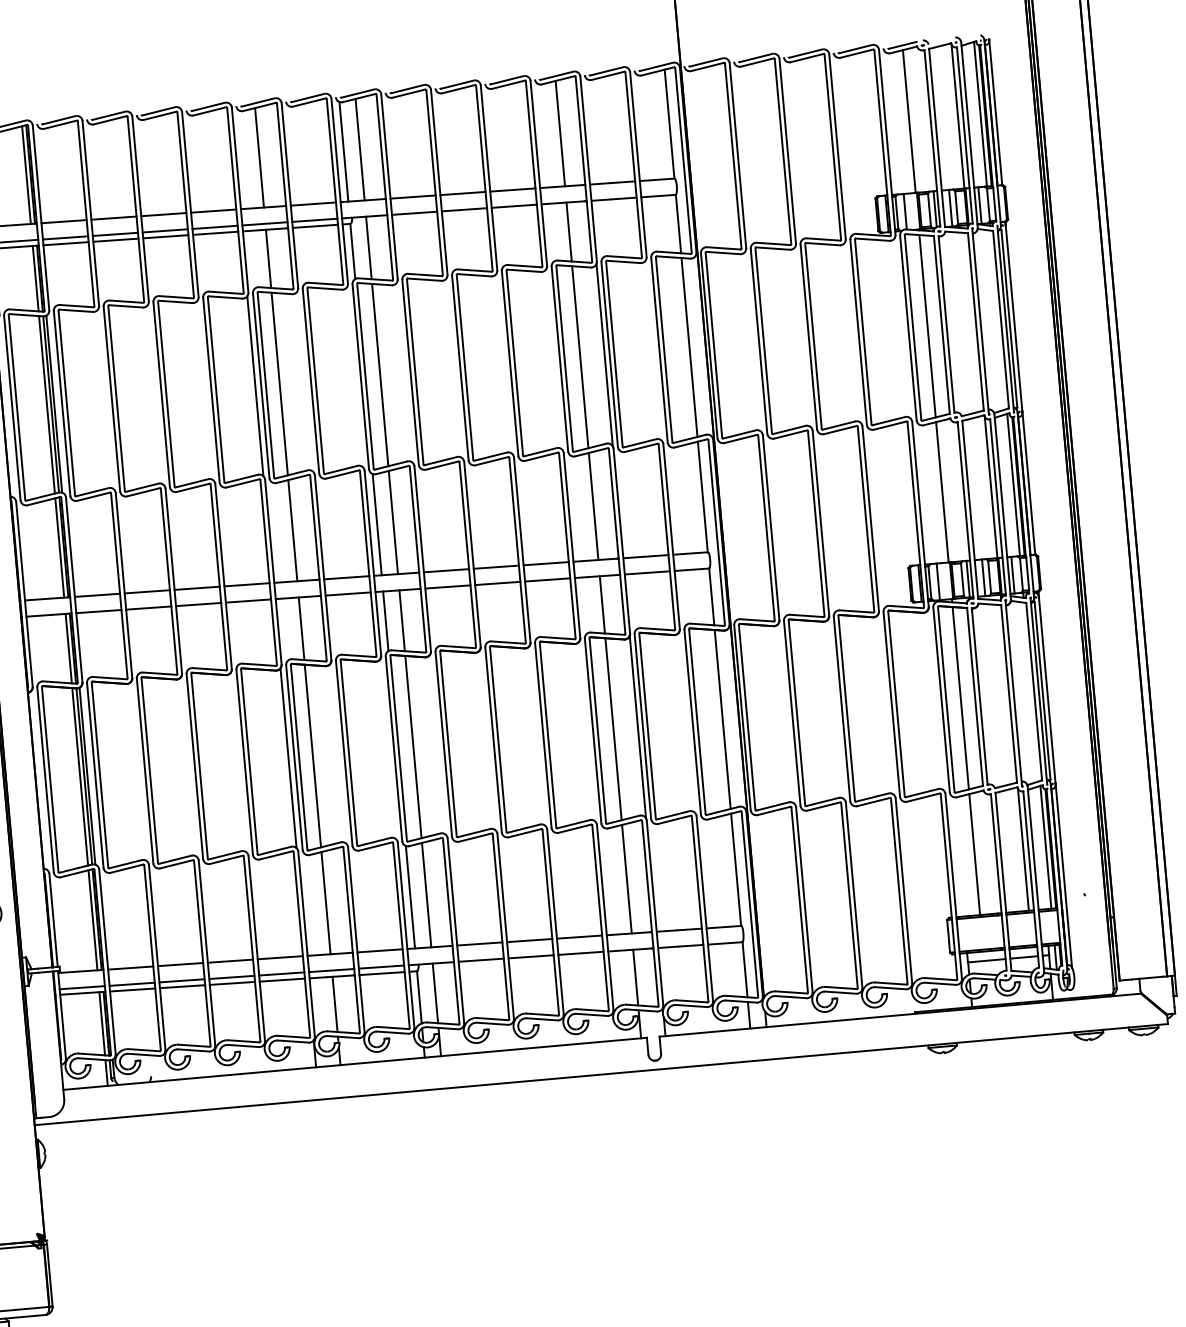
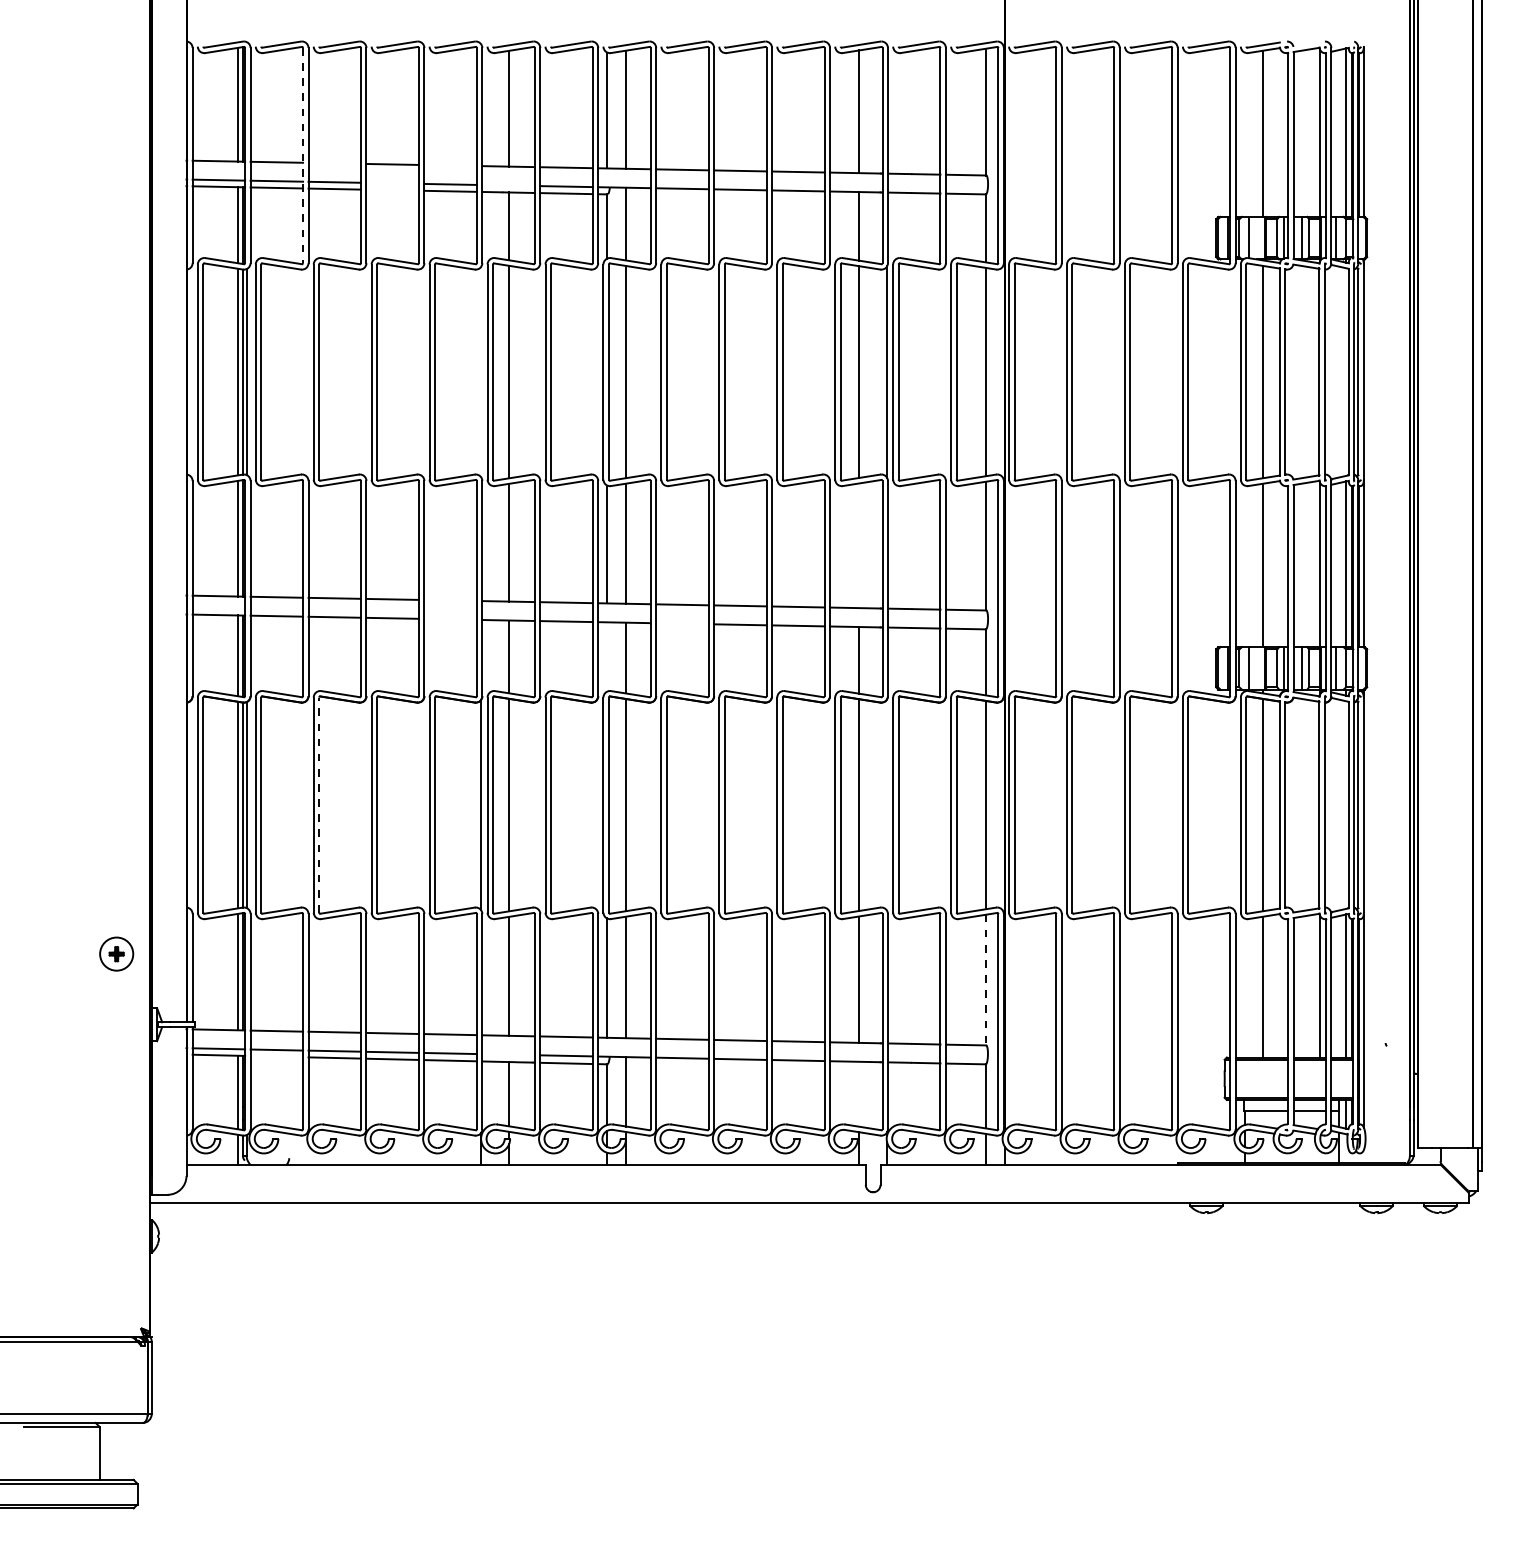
line: (213, 211) -> (450, 165), removed
line: (86, 213) -> (303, 155), solid -> dashed
line: (113, 217) -> (334, 162), removed
line: (264, 223) -> (508, 185), removed
line: (165, 230) -> (392, 182), removed
line: (165, 236) -> (392, 189), removed
line: (255, 385) -> (480, 371), removed
line: (593, 506) -> (858, 545), removed
line: (246, 584) -> (450, 600), removed
line: (447, 586) -> (682, 623), removed
line: (248, 600) -> (450, 618), removed
line: (386, 620) -> (607, 656), removed
line: (637, 726) -> (887, 804), removed
line: (150, 770) -> (319, 805), solid -> dashed
line: (736, 870) -> (986, 980), solid -> dashed
line: (331, 970) -> (508, 1054), removed
line: (636, 976) -> (859, 1093), removed
line: (132, 989) -> (276, 1056), removed

